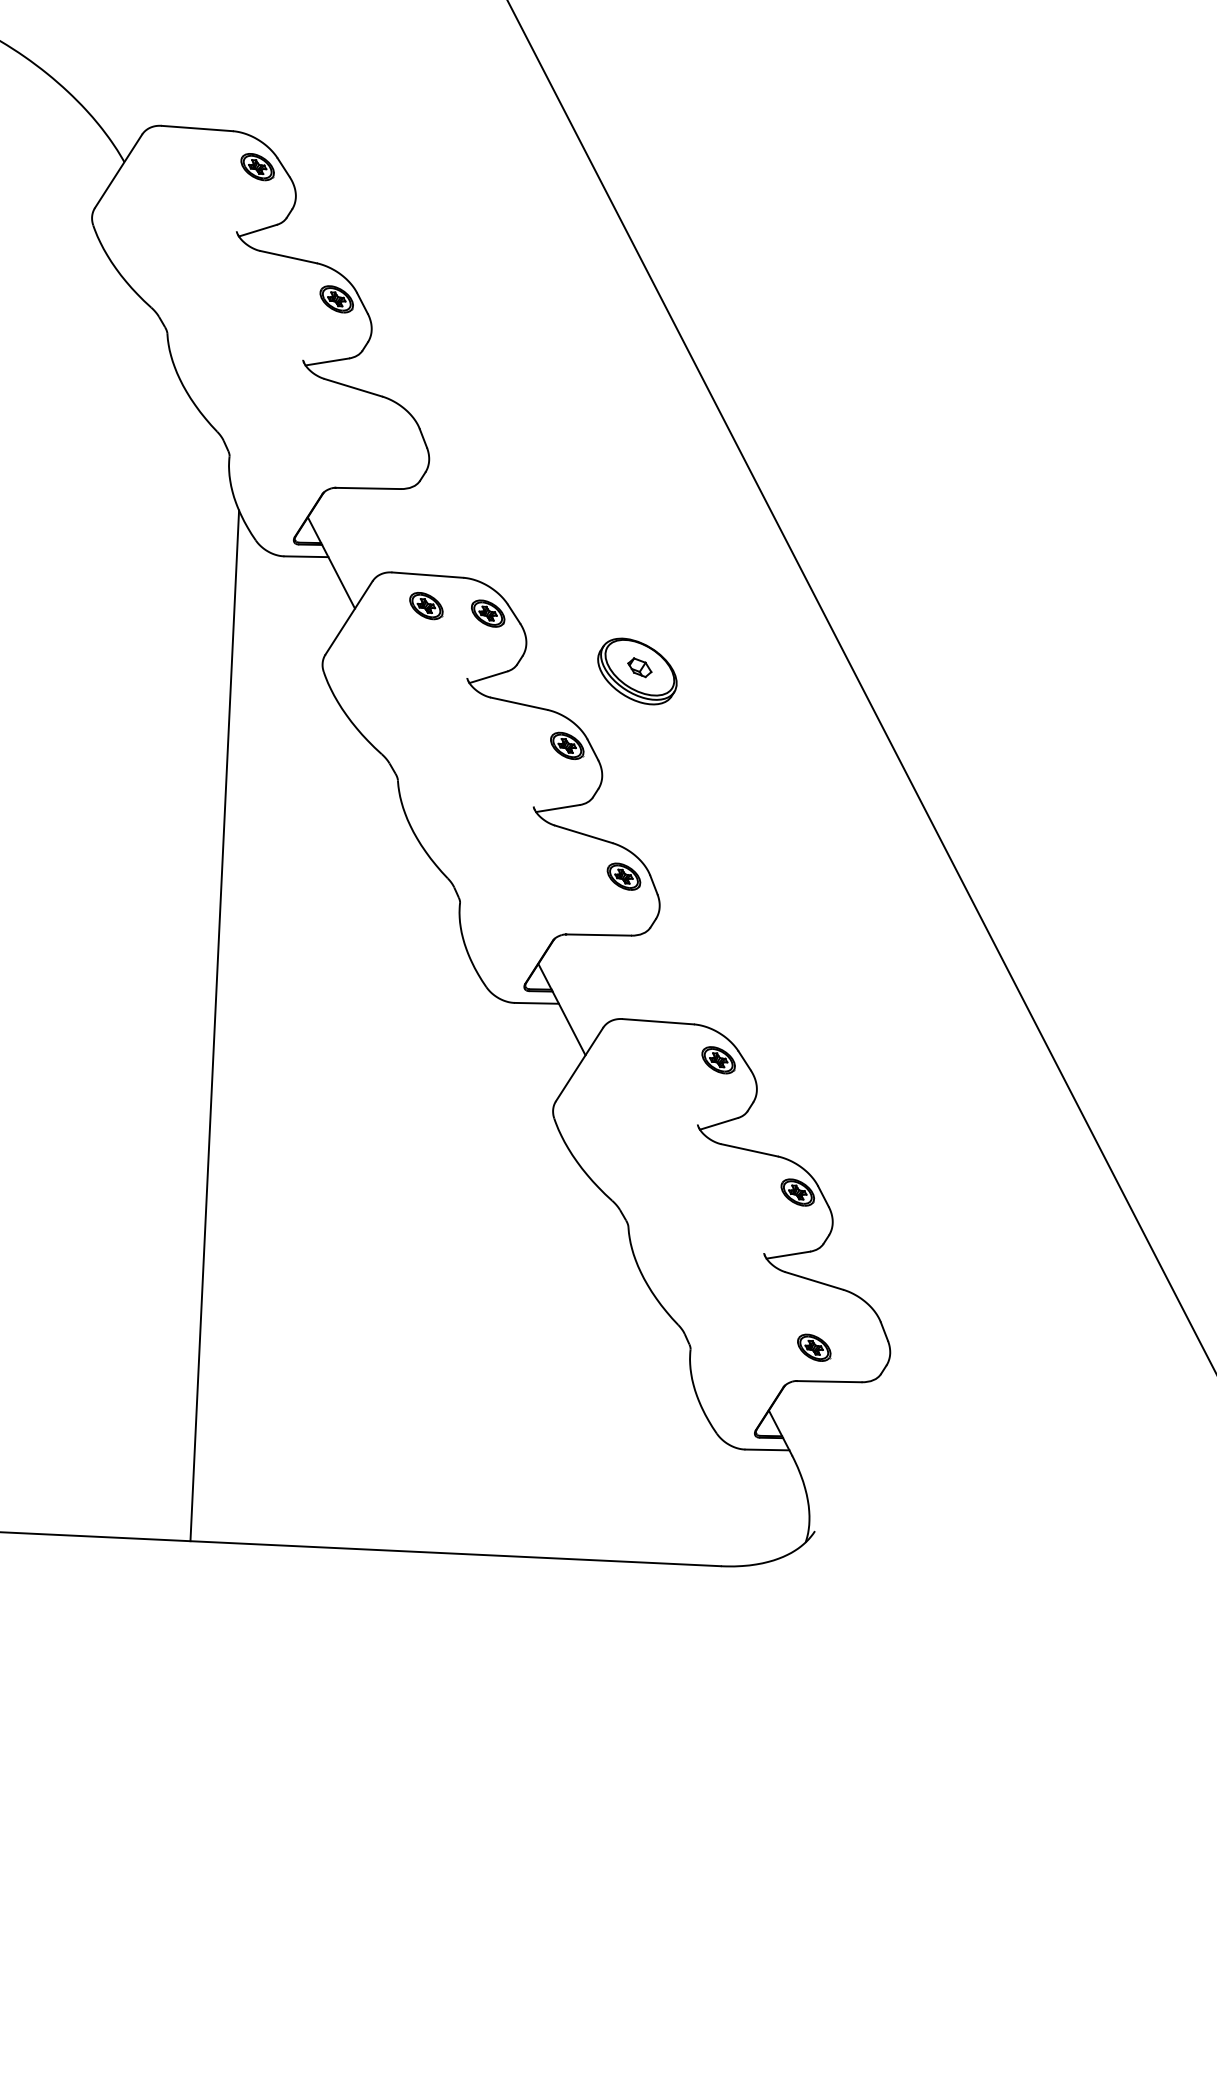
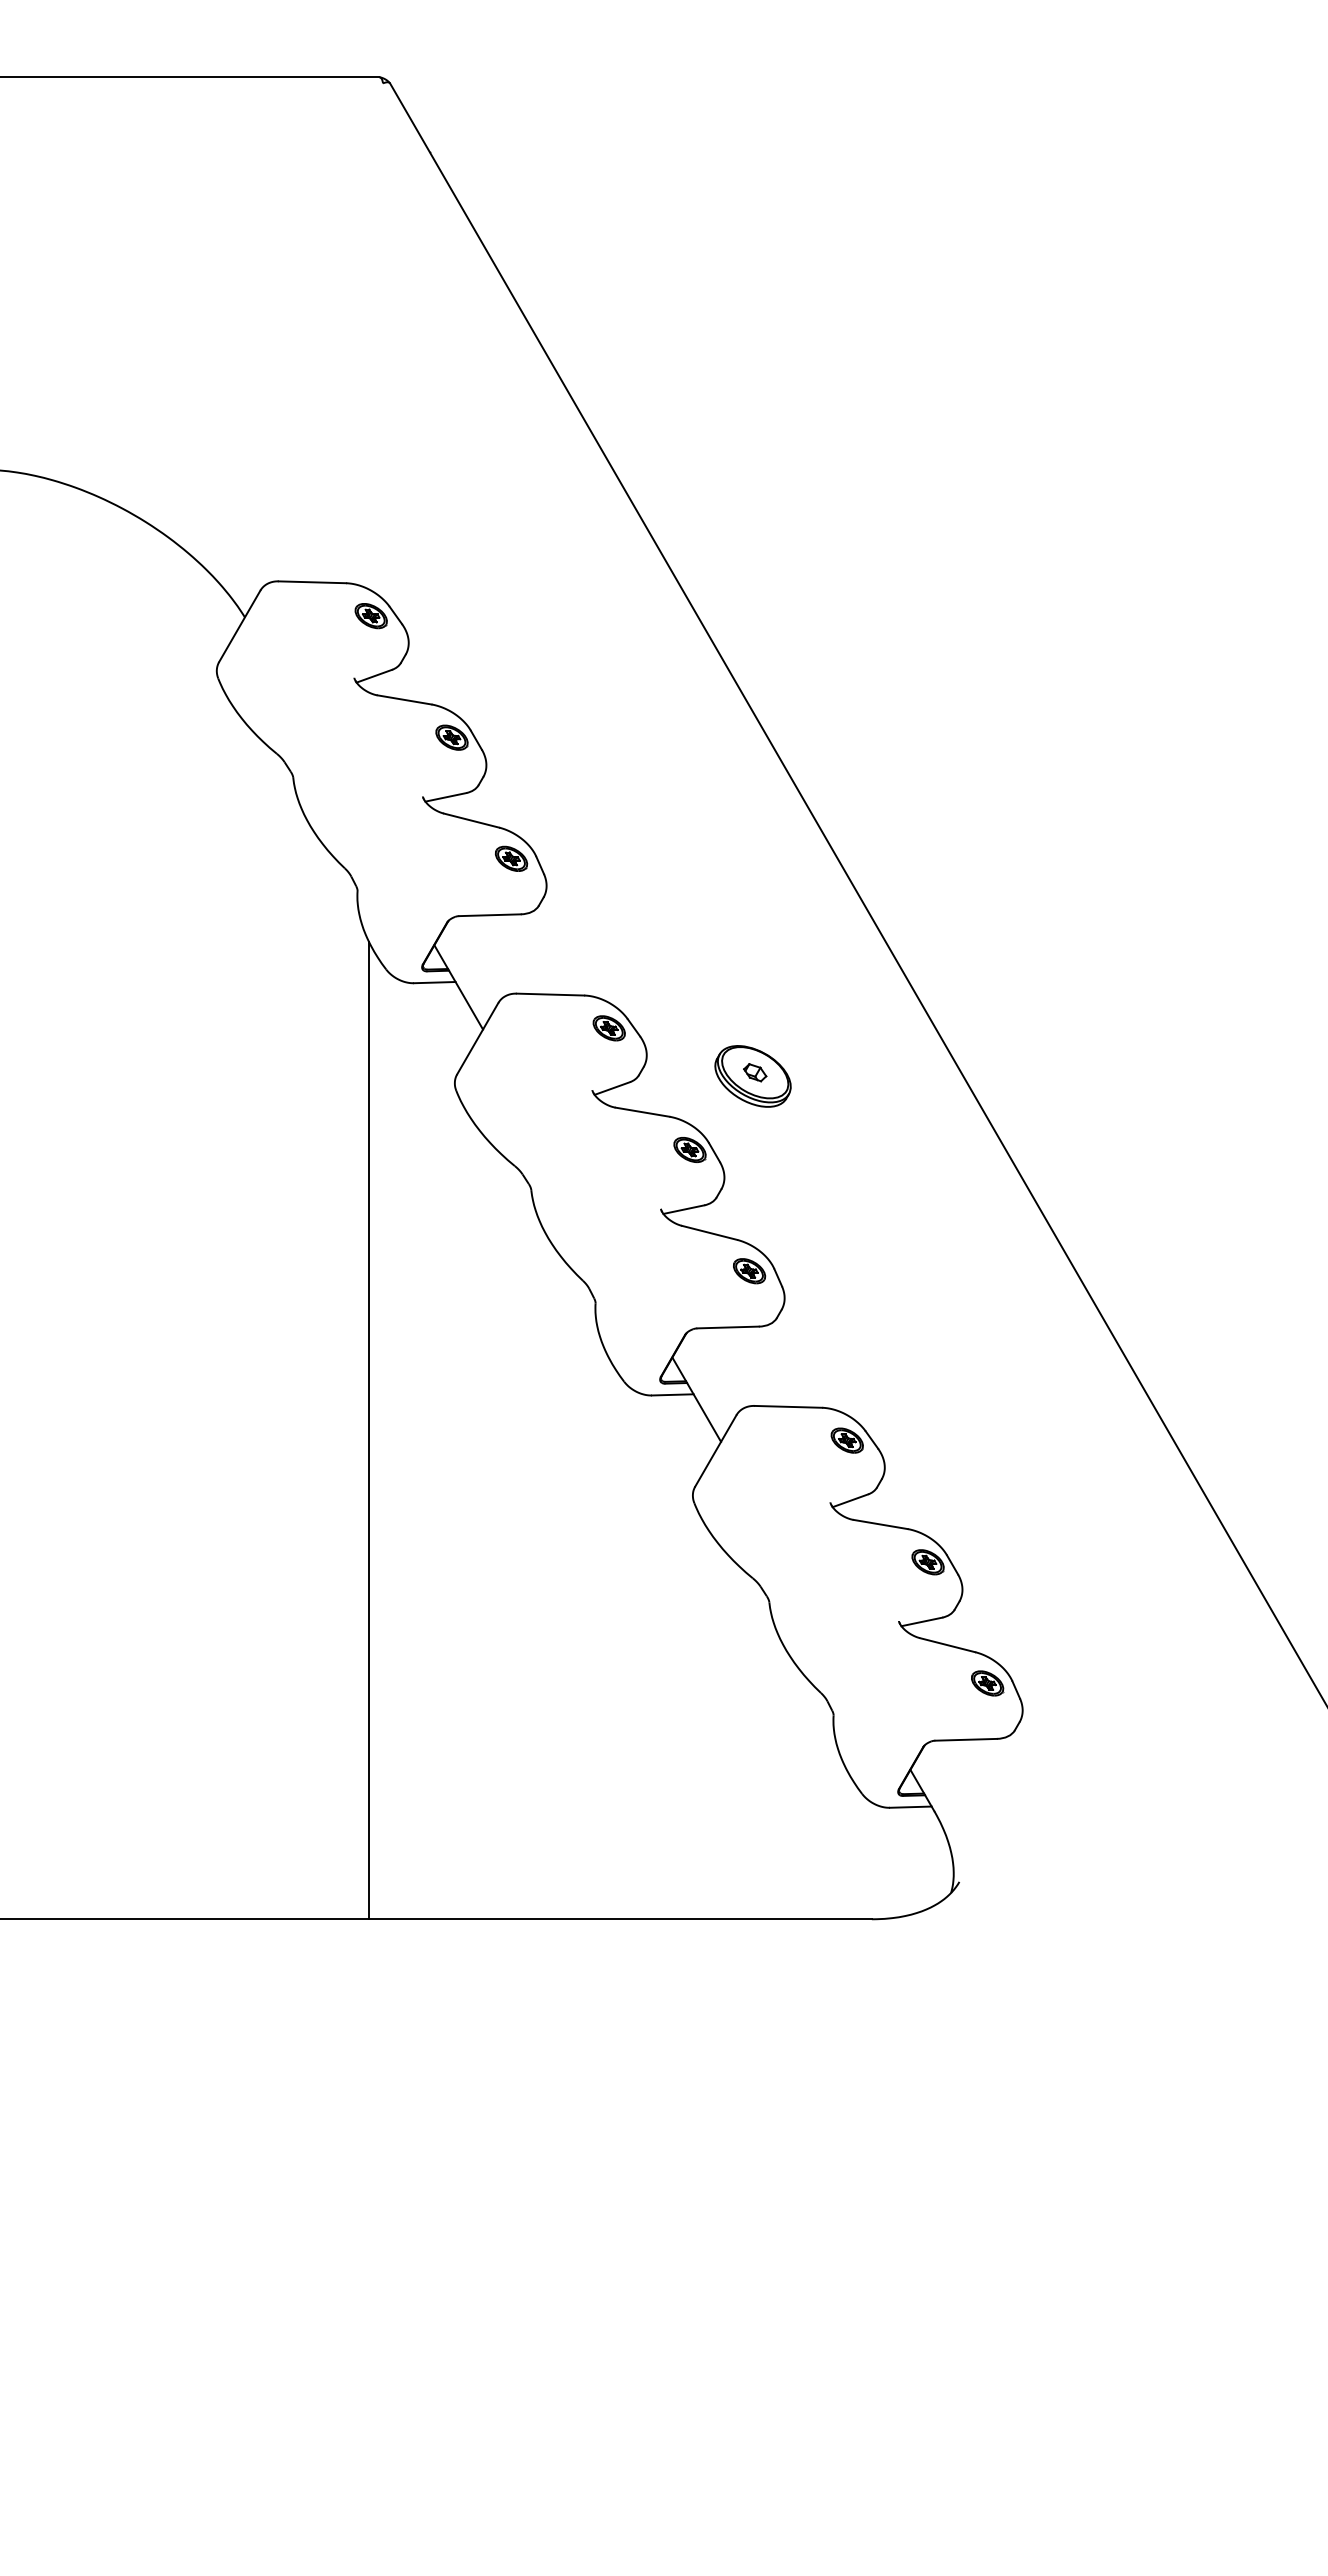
part: (426, 605) -> (511, 858), moved
part: (814, 1347) -> (987, 1683), moved

